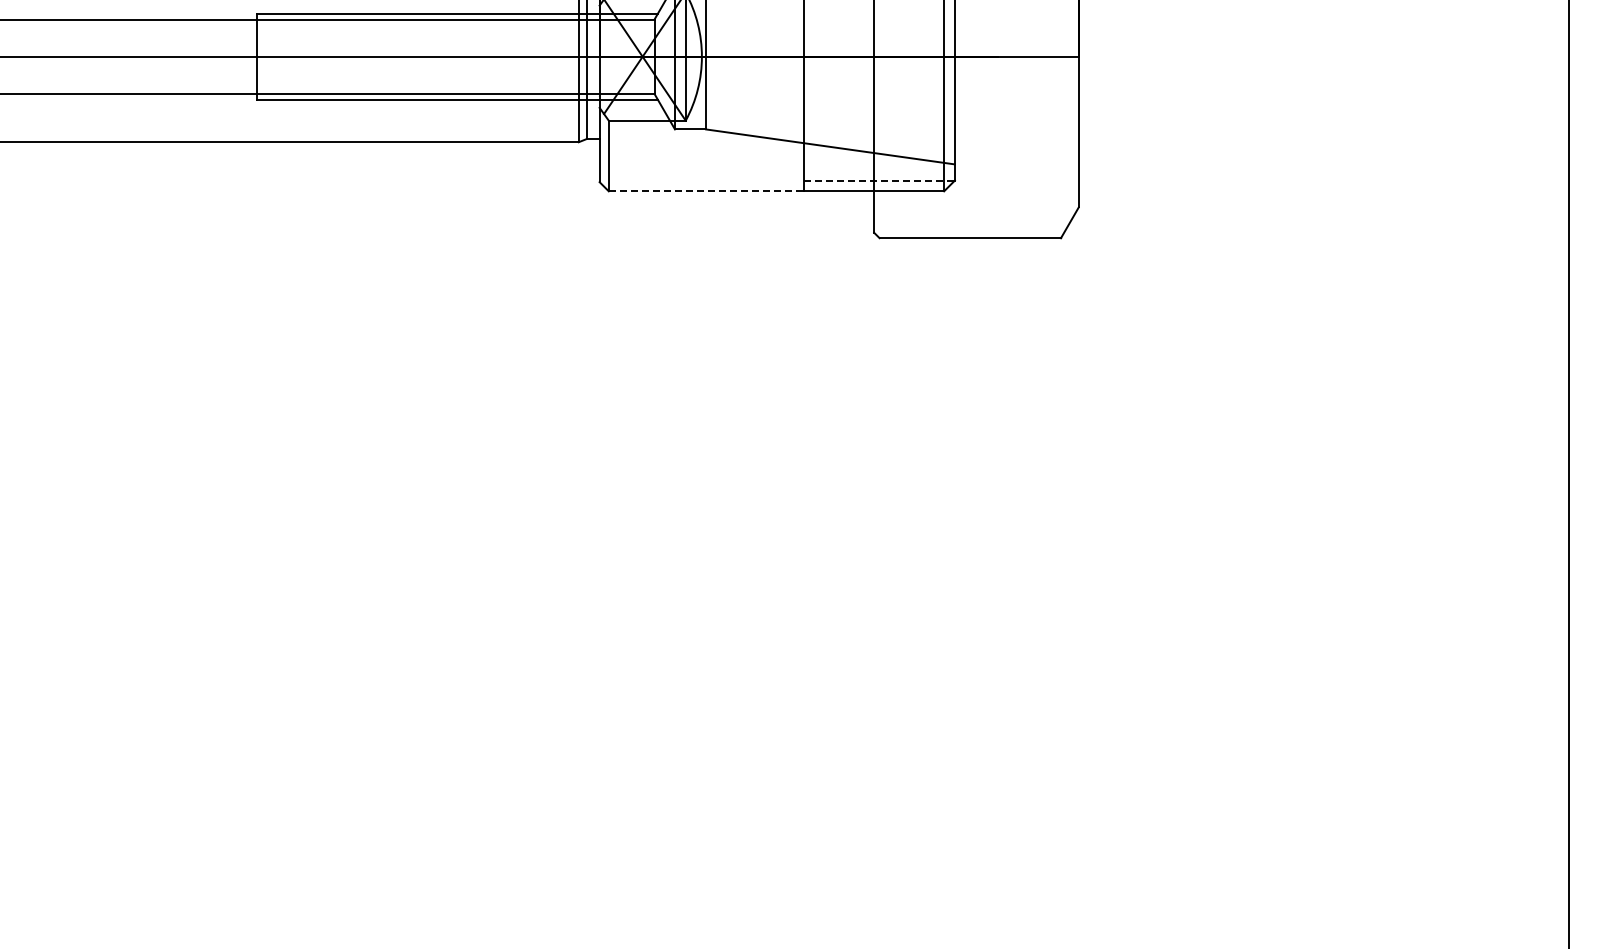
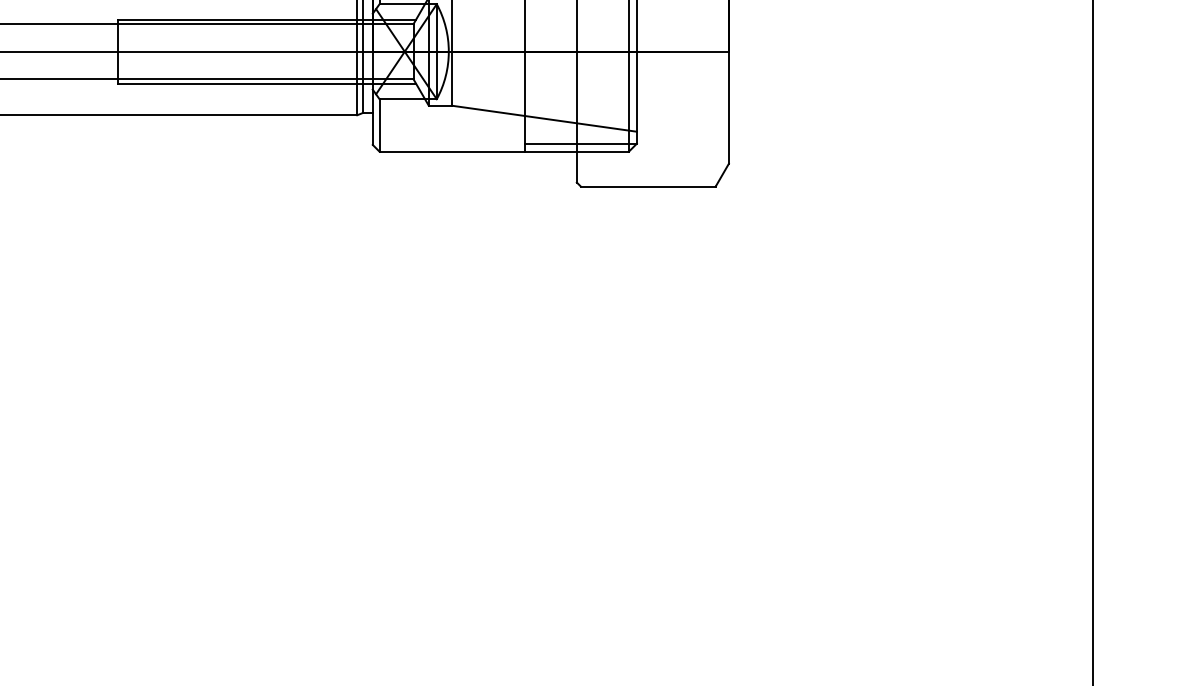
line: (879, 181) -> (580, 144), dashed -> solid
line: (706, 191) -> (452, 151), dashed -> solid

